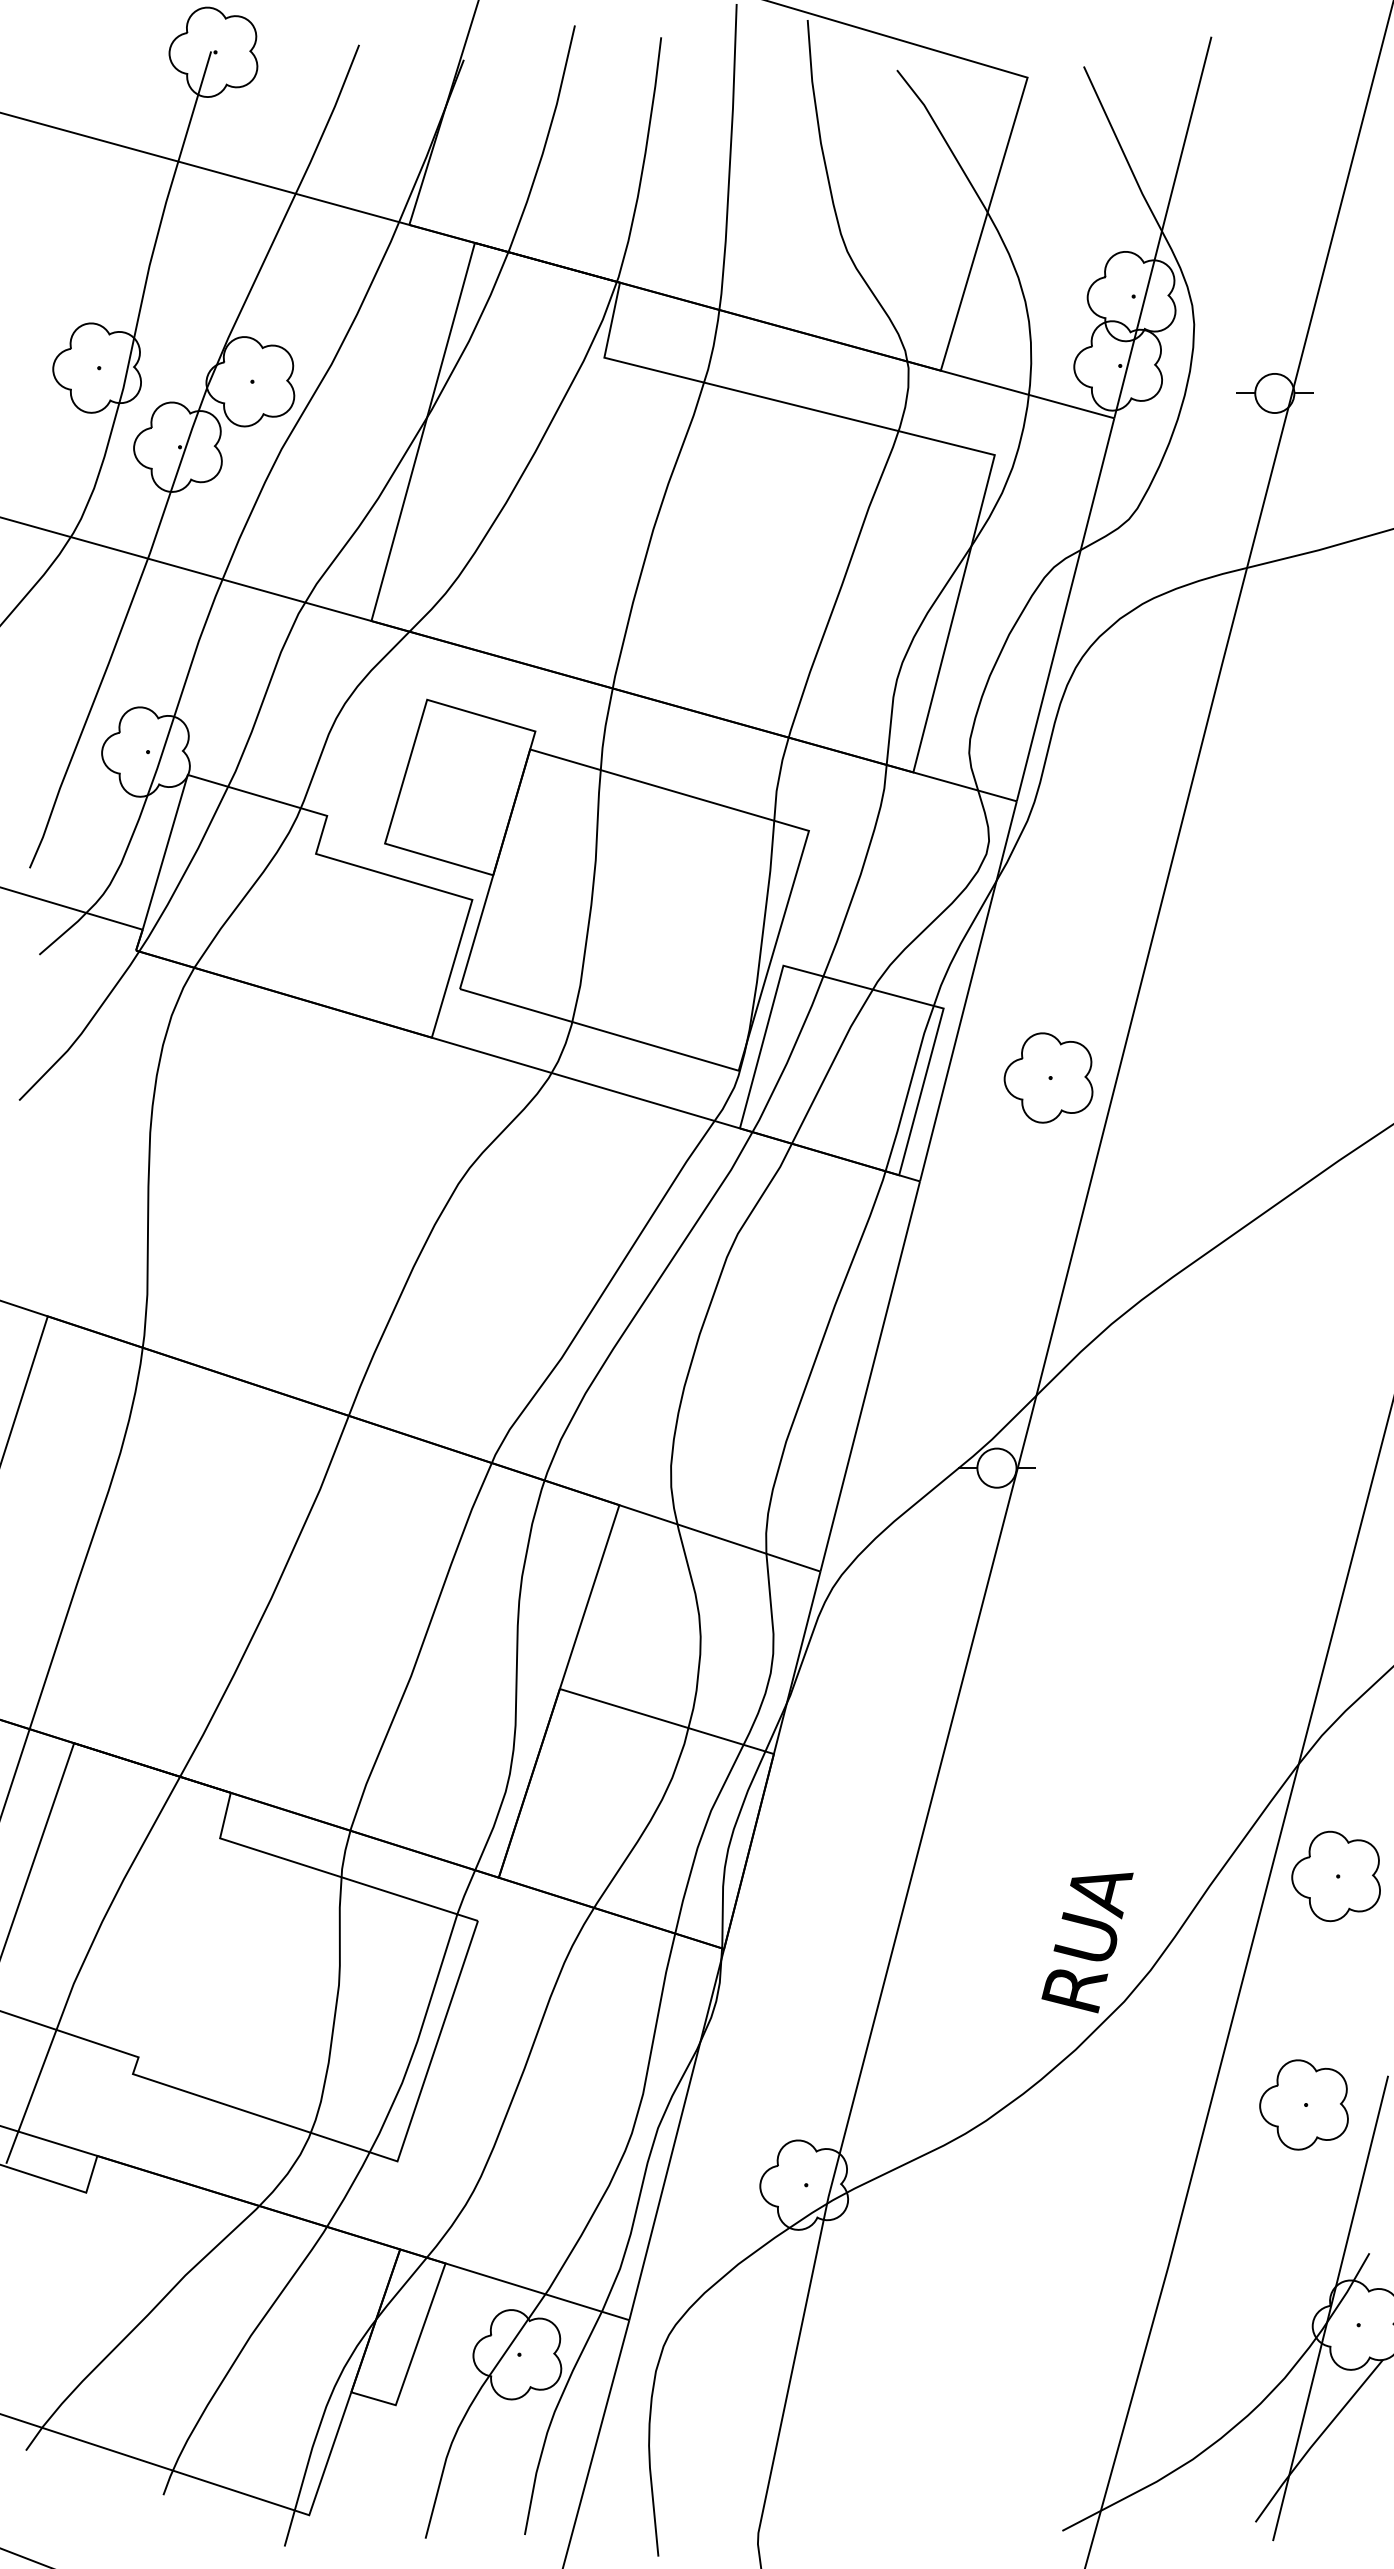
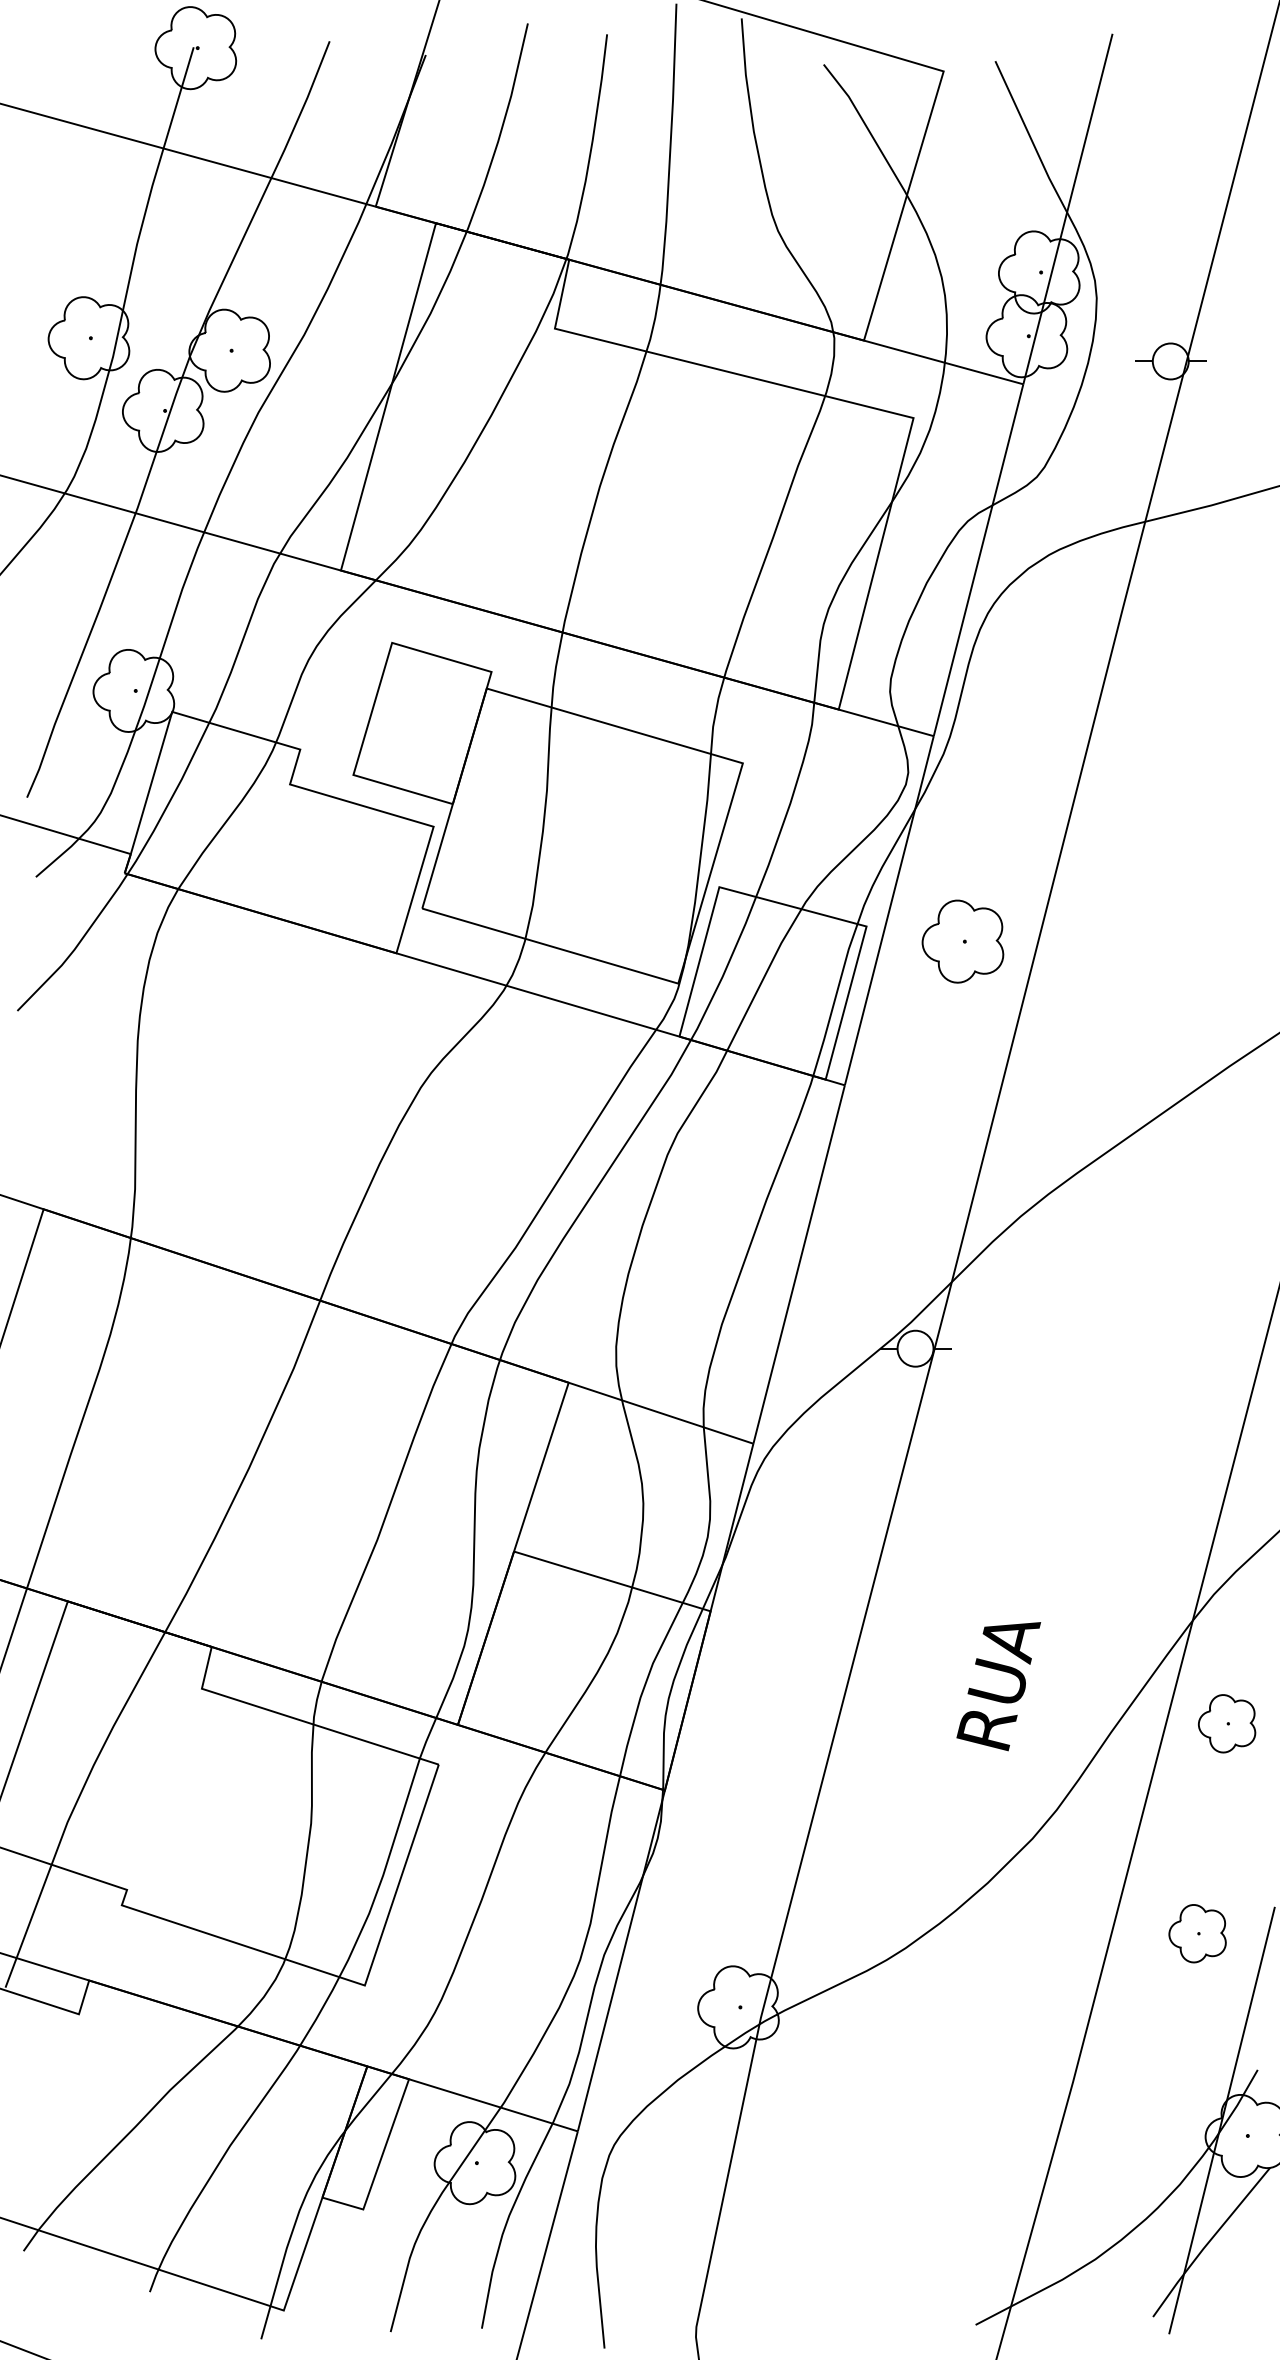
part: (1048, 1077) -> (962, 941), moved
part: (1335, 1876) -> (1226, 1723), size x0.7
text: (1087, 1942) -> (998, 1686), moved
part: (1303, 2104) -> (1197, 1933), size x0.7

